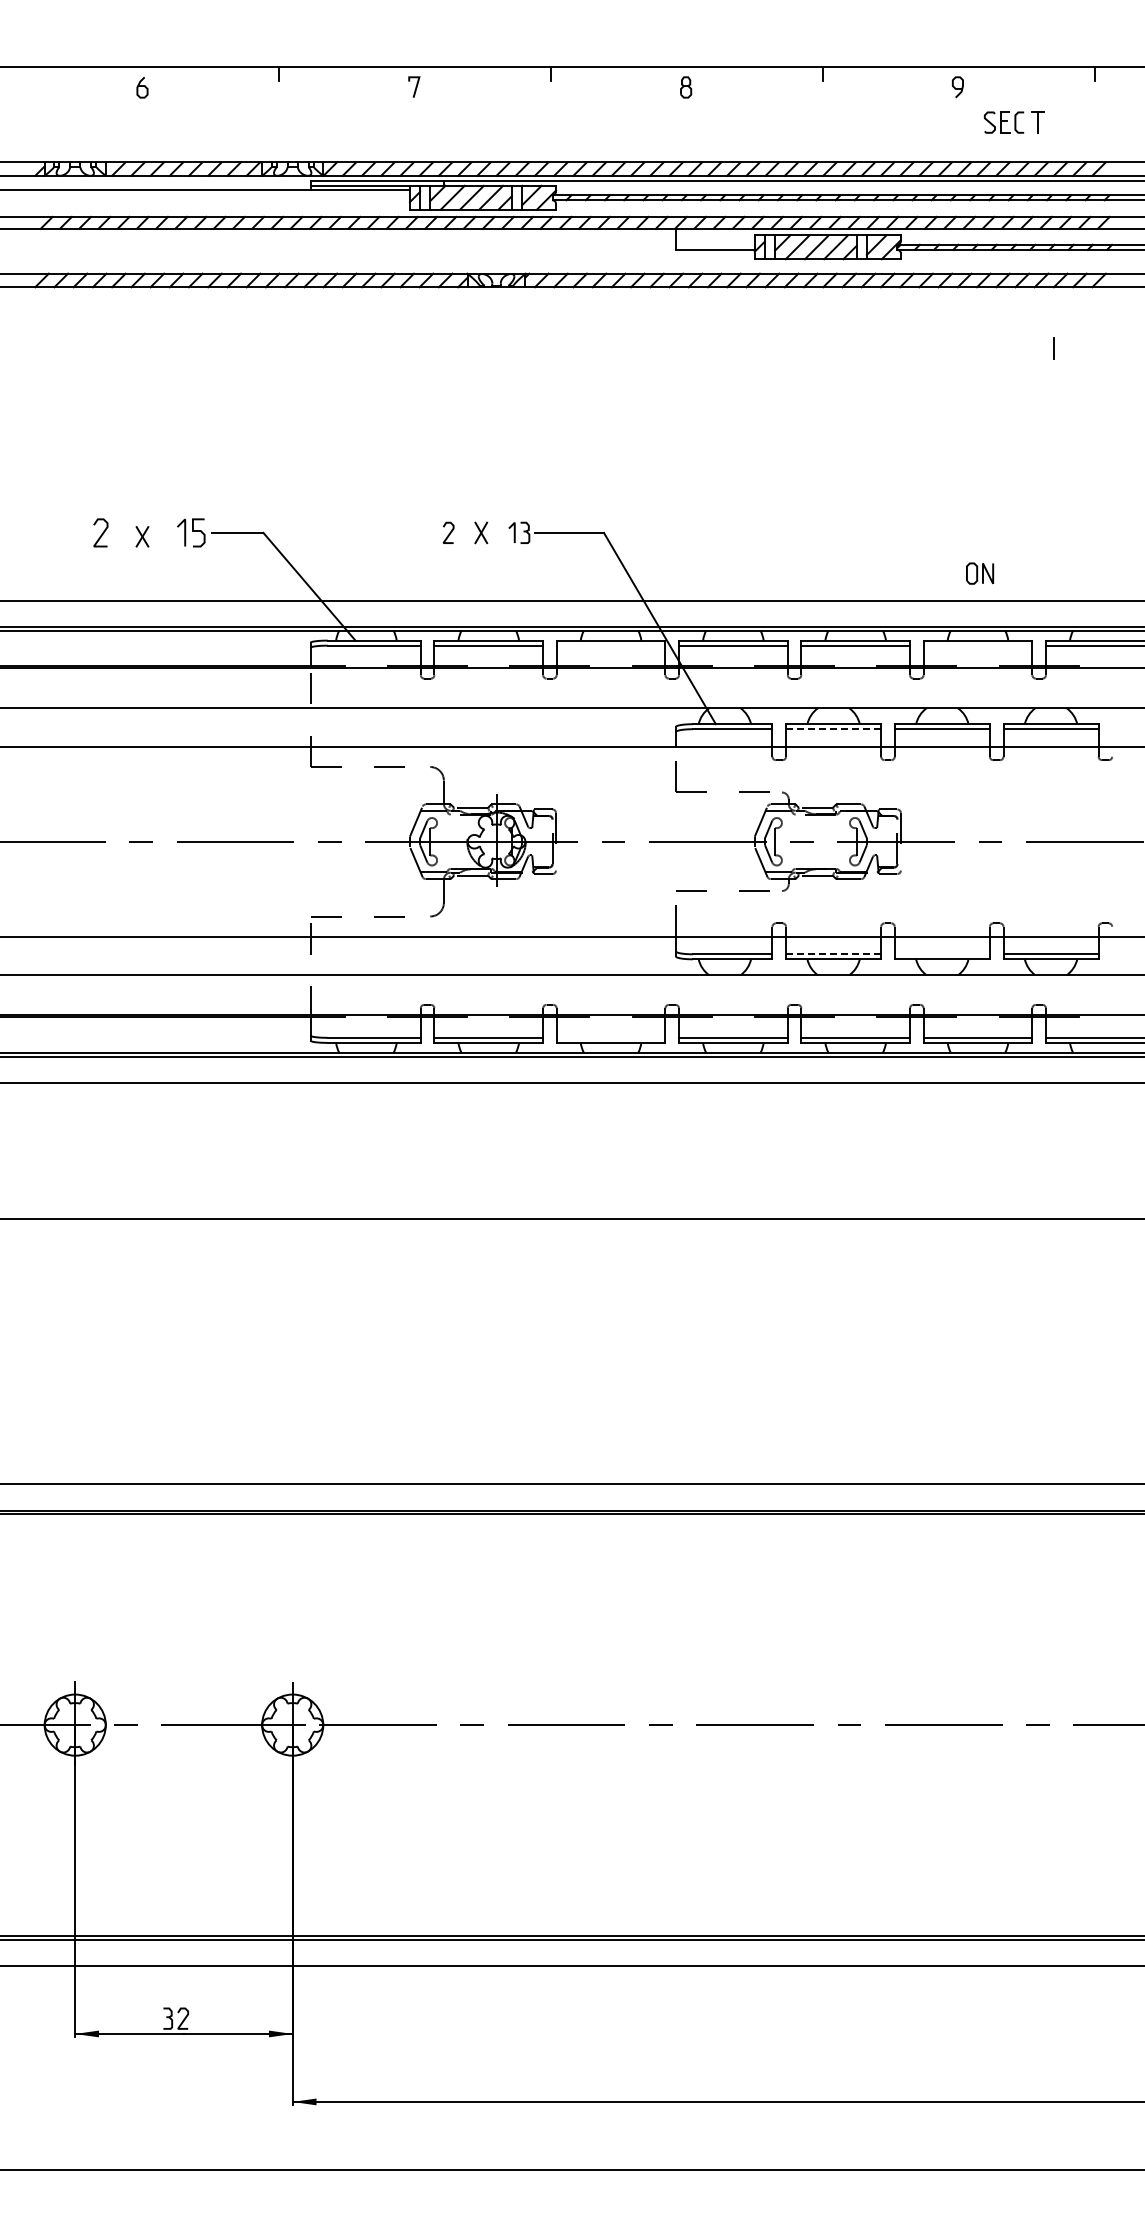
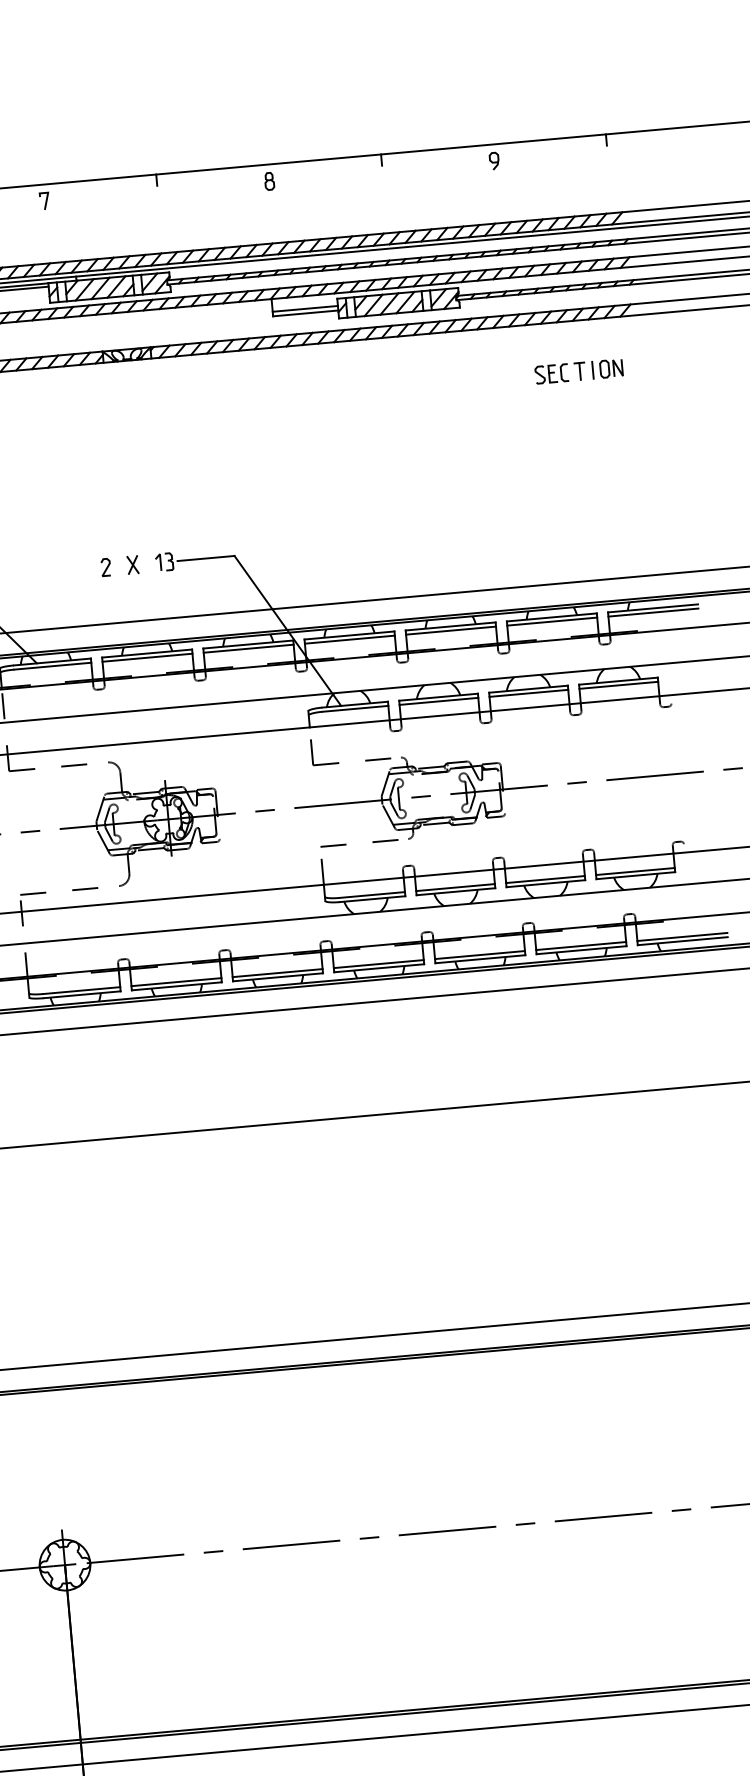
part: (1013, 122) -> (559, 373), moved
line: (714, 244) -> (304, 309), added
part: (980, 573) -> (611, 368), moved
line: (610, 645) -> (248, 648), added
line: (977, 645) -> (551, 621), added
line: (833, 729) -> (438, 701), dashed -> solid
line: (833, 954) -> (455, 887), dashed -> solid
line: (941, 954) -> (544, 879), added
line: (610, 1037) -> (277, 972), added

